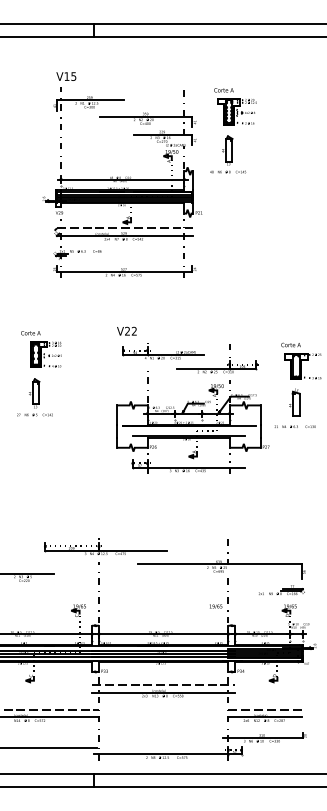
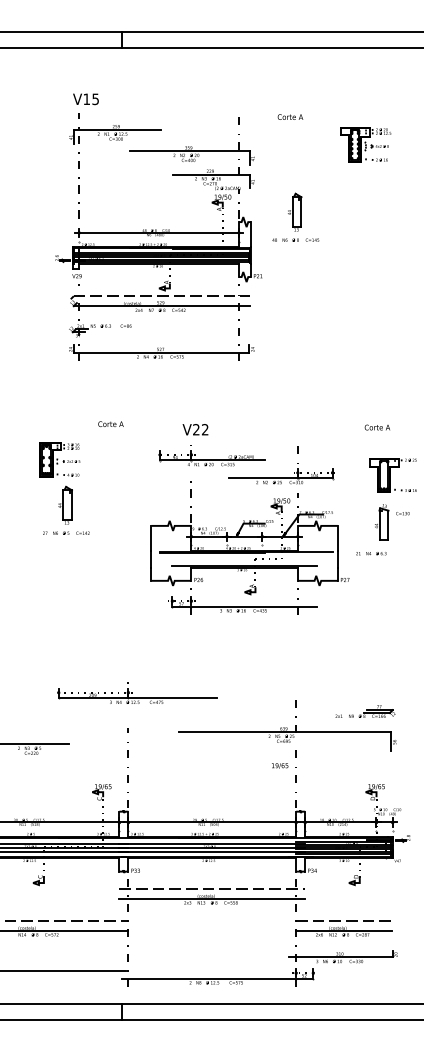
part: (237, 111) -> (365, 144), moved
part: (227, 153) -> (295, 216), moved
text: (126, 331) -> (195, 429), moved
text: (30, 332) -> (110, 423), moved
text: (290, 344) -> (376, 427), moved
part: (35, 396) -> (66, 509), moved
text: (310, 426) -> (402, 513), moved
part: (106, 546) -> (137, 692), moved
part: (281, 590) -> (365, 711), moved
text: (216, 606) -> (280, 765), moved

